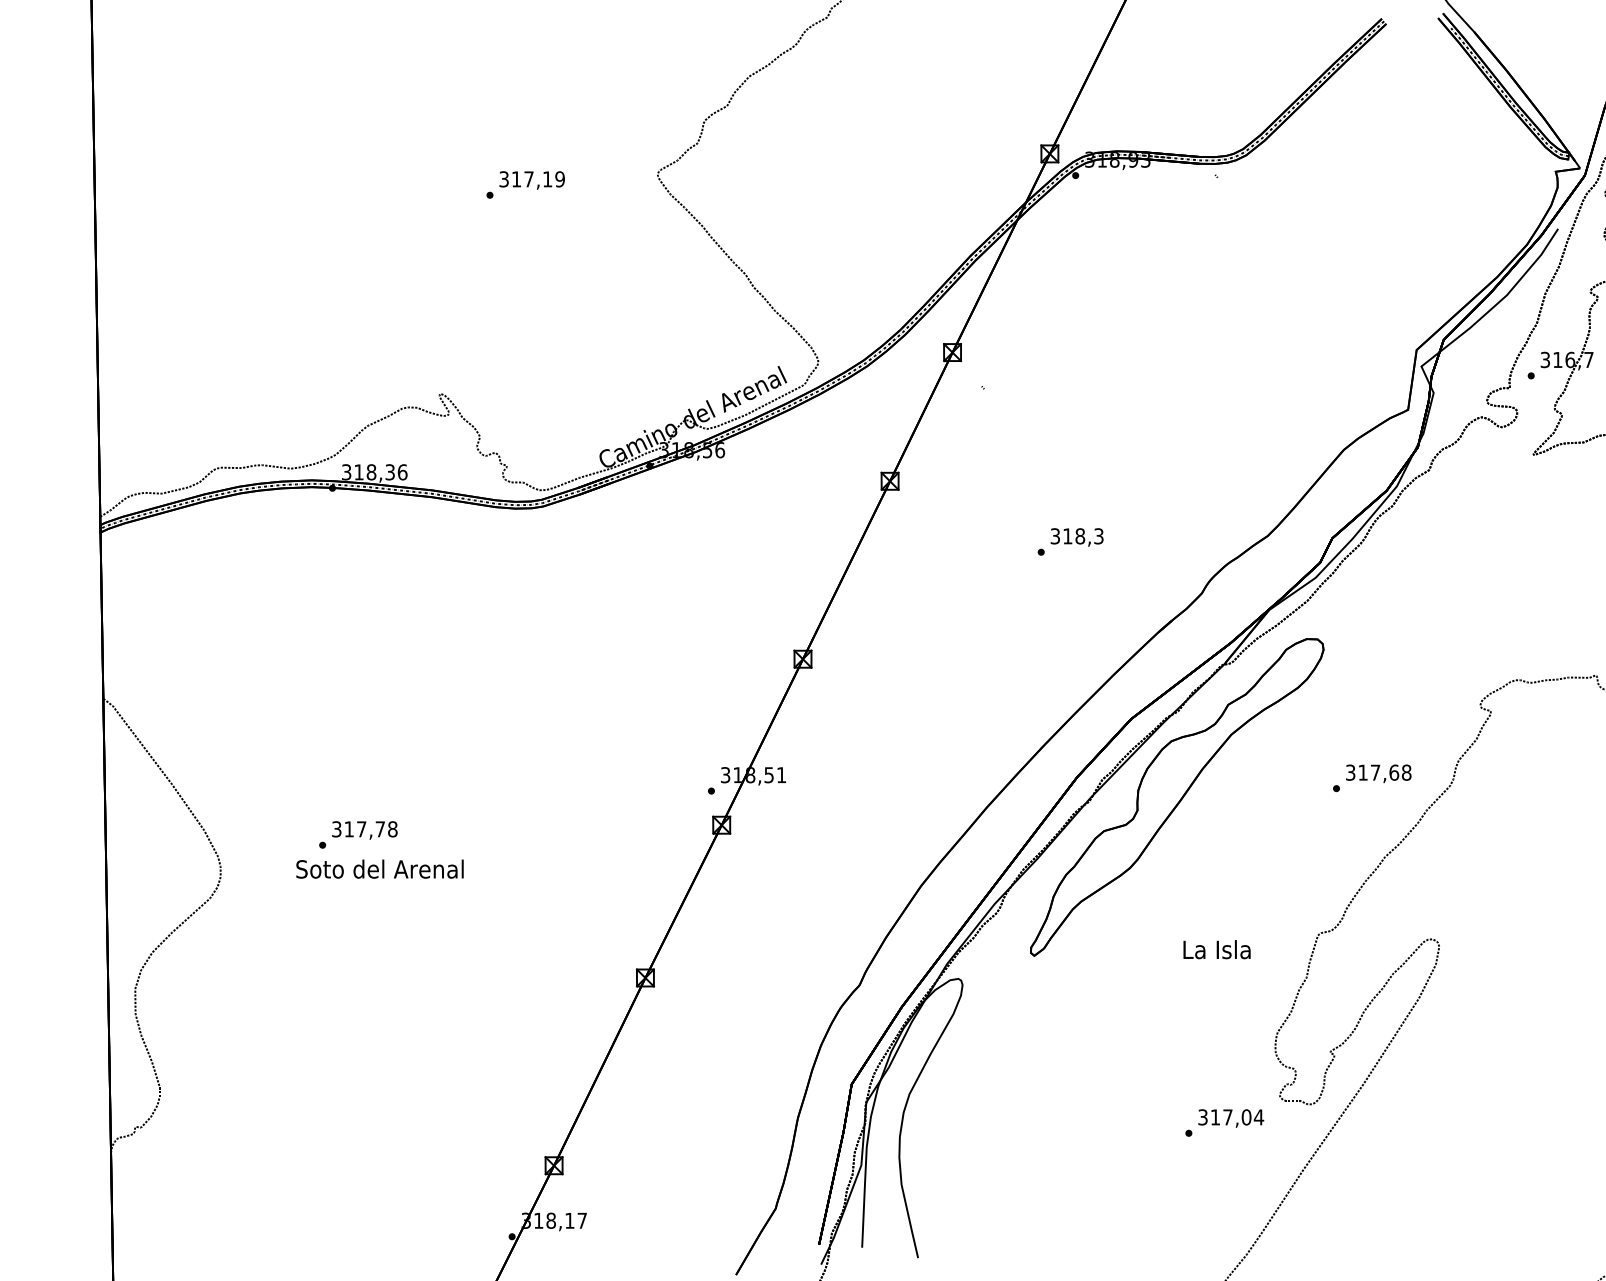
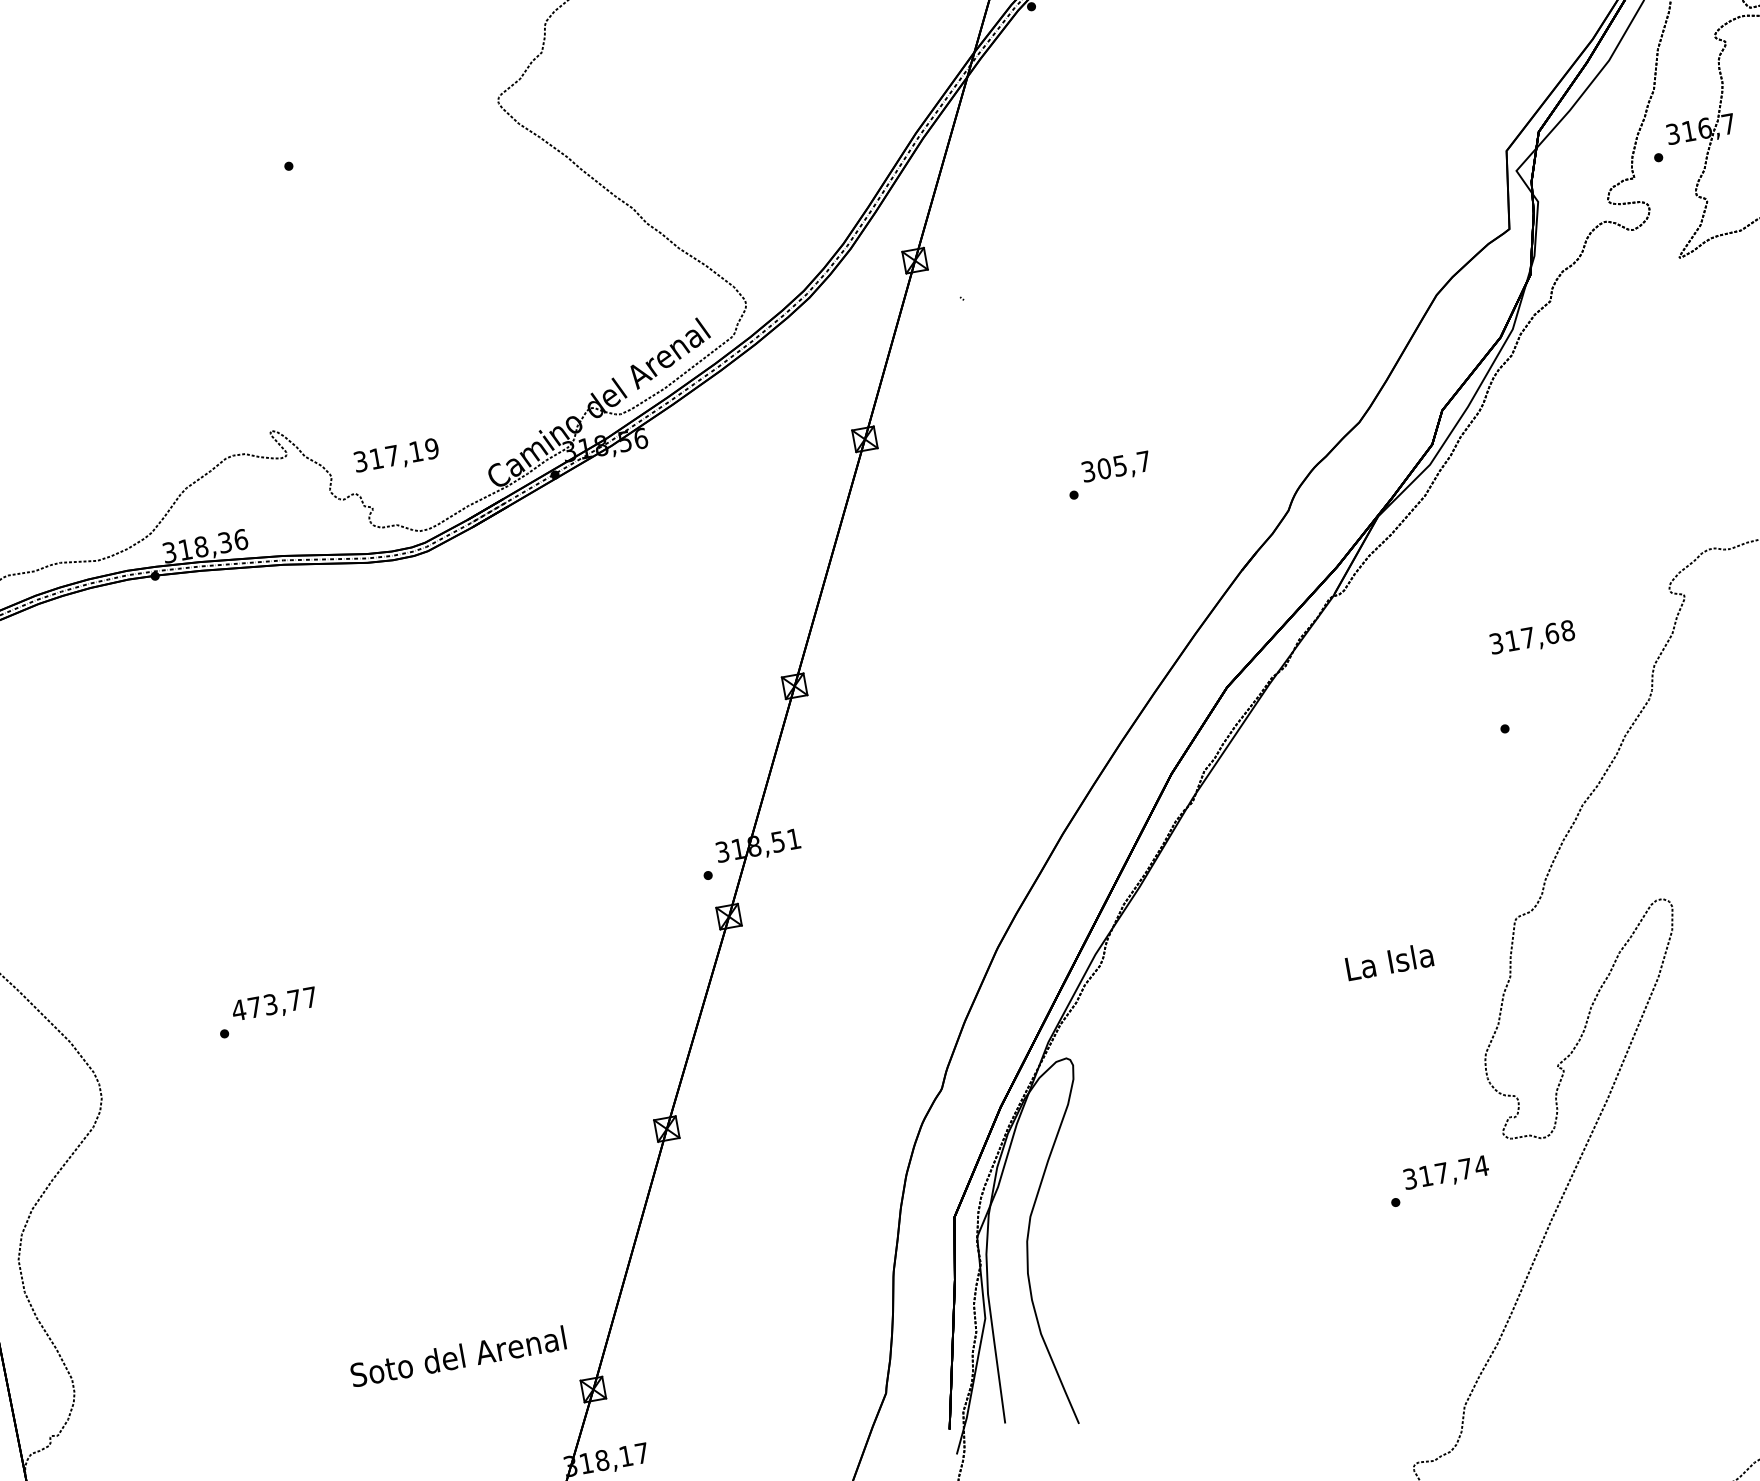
text: (531, 180) -> (395, 456), moved
text: (1083, 536) -> (1124, 465), 318,3 -> 305,7
text: (1378, 773) -> (1532, 638), moved
part: (1177, 797) -> (1304, 776), removed
text: (364, 829) -> (274, 1004), 317,78 -> 473,77
text: (379, 868) -> (457, 1355), moved
text: (1246, 1117) -> (1465, 1169), 317,04 -> 317,74

